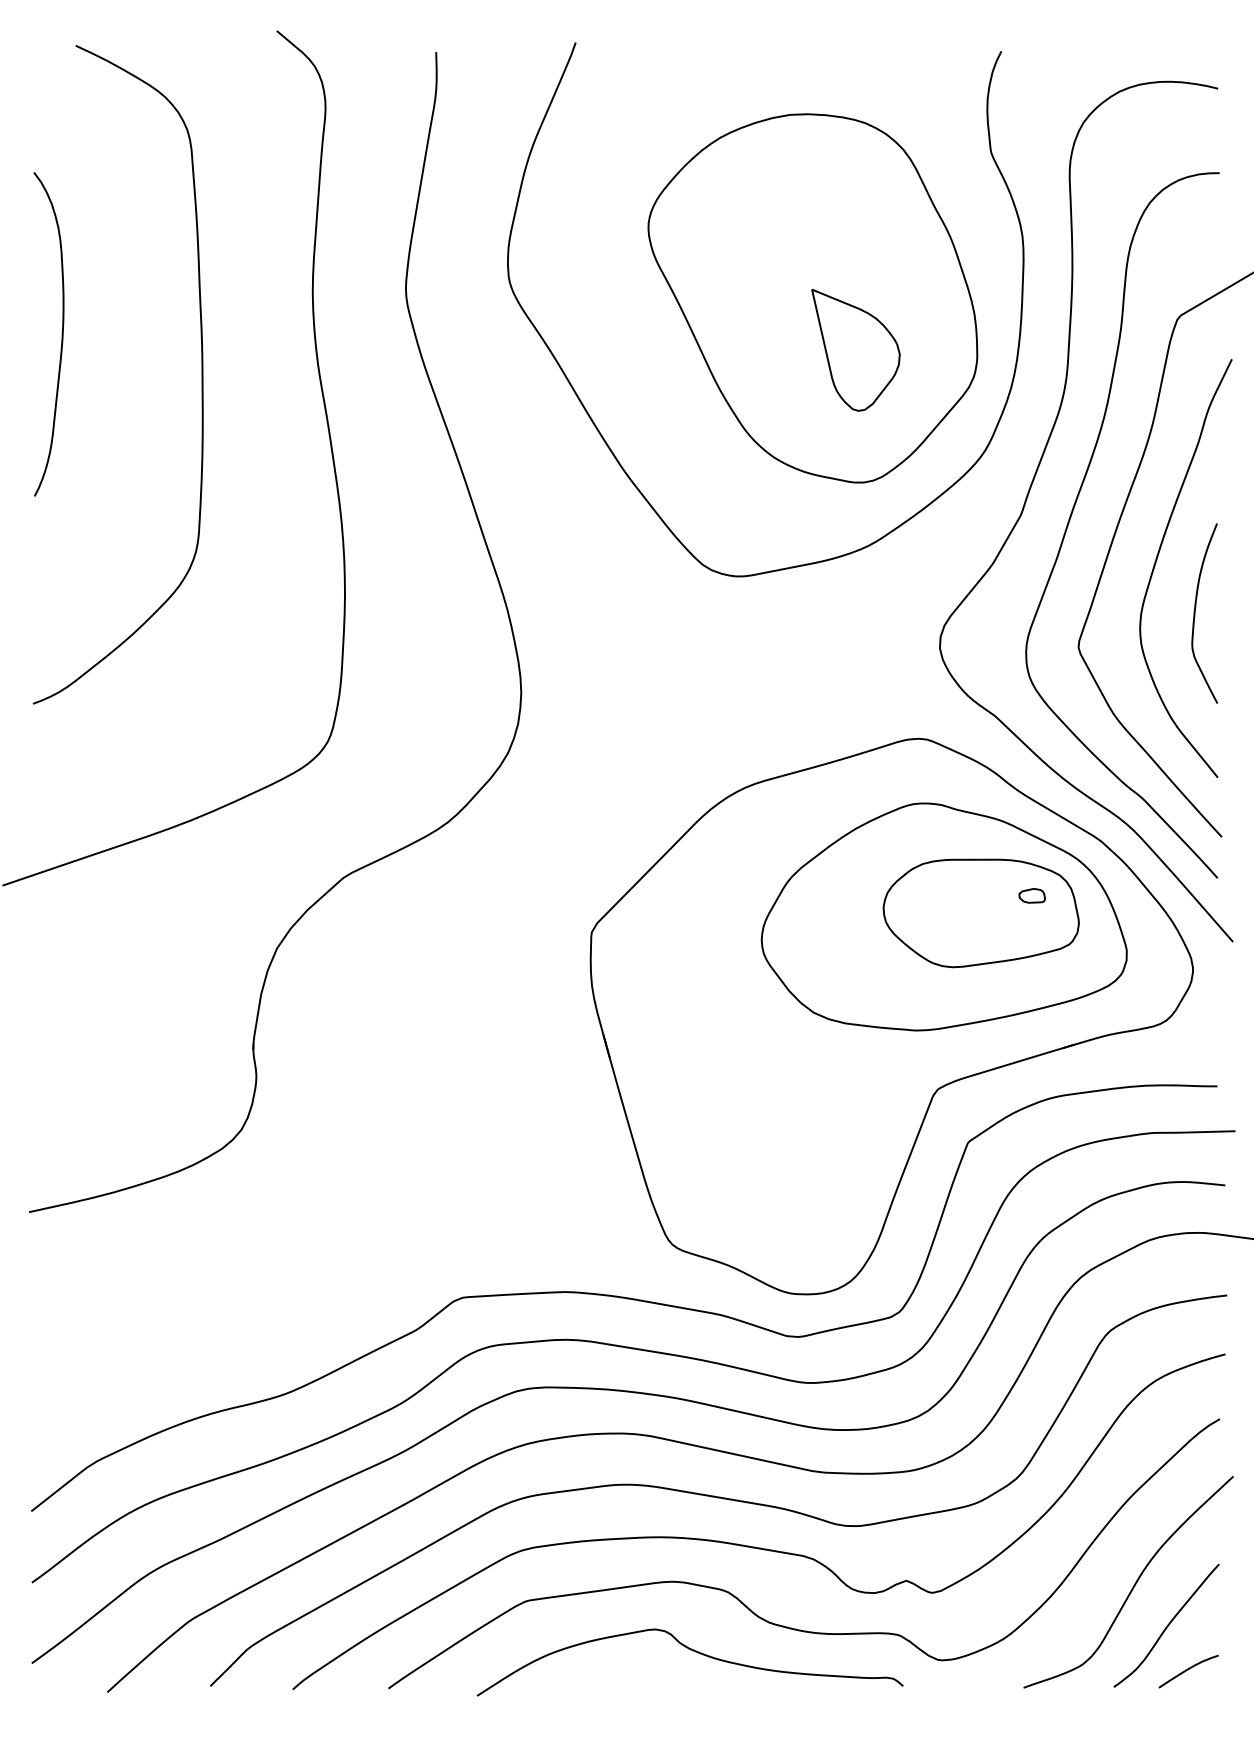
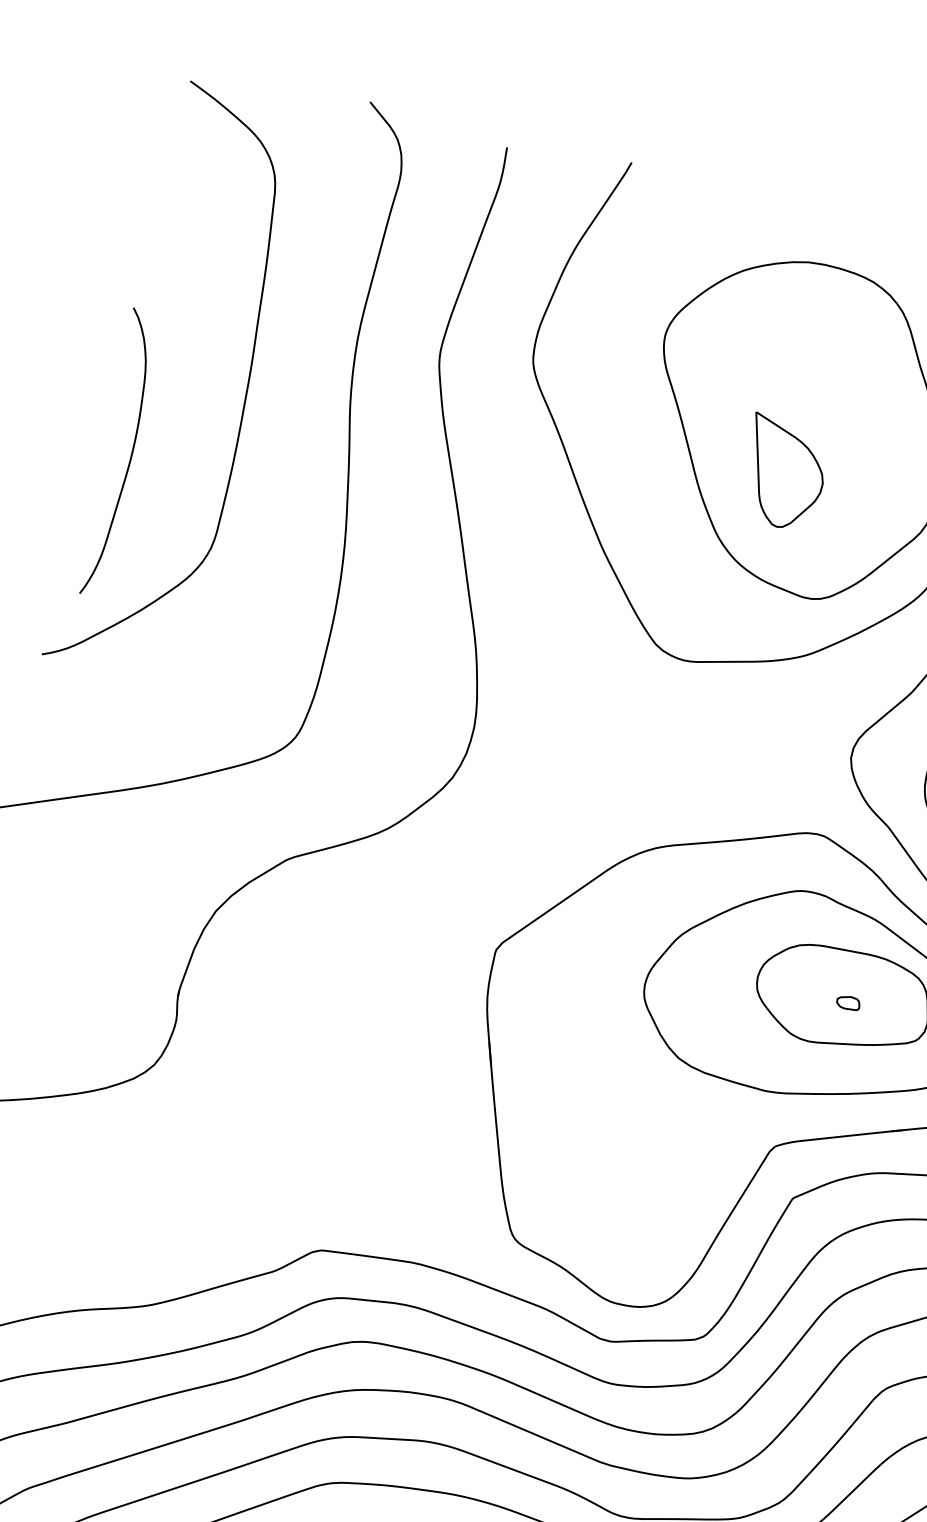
curve: (61, 334) -> (130, 455), moved
part: (855, 350) -> (784, 473), moved
part: (1031, 895) -> (847, 1002), moved

